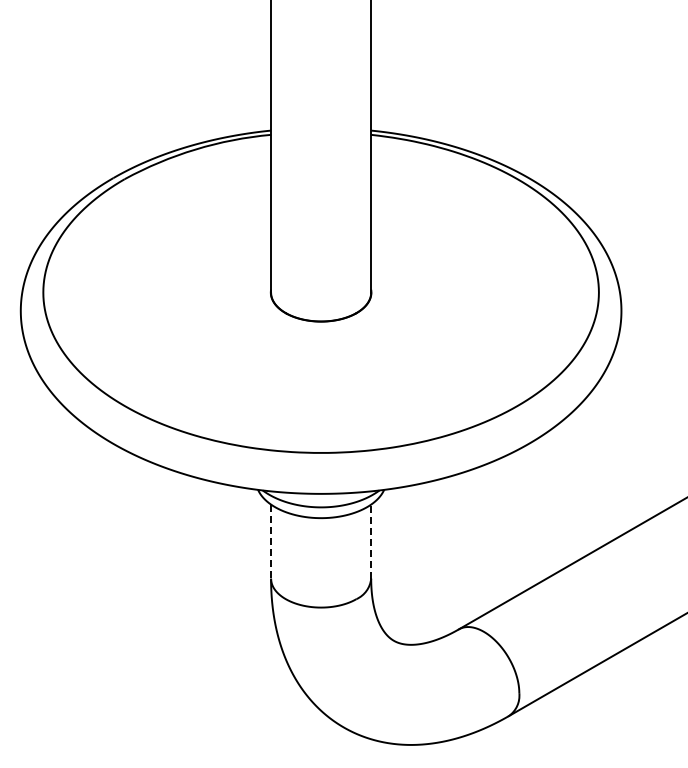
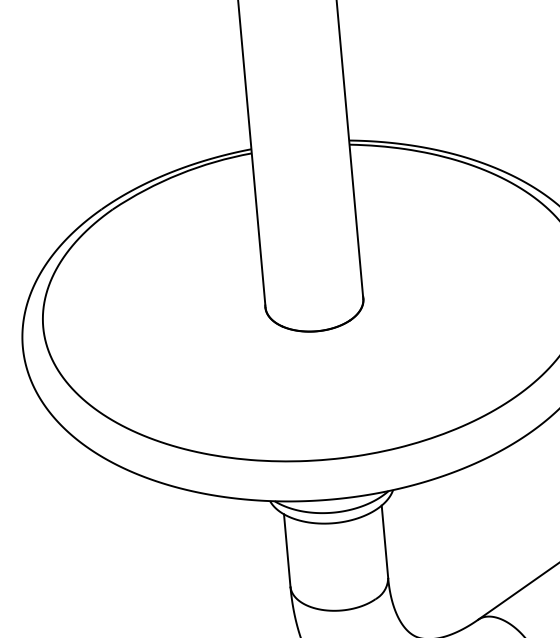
line: (371, 541) -> (385, 541), dashed -> solid
line: (271, 542) -> (287, 551), dashed -> solid

